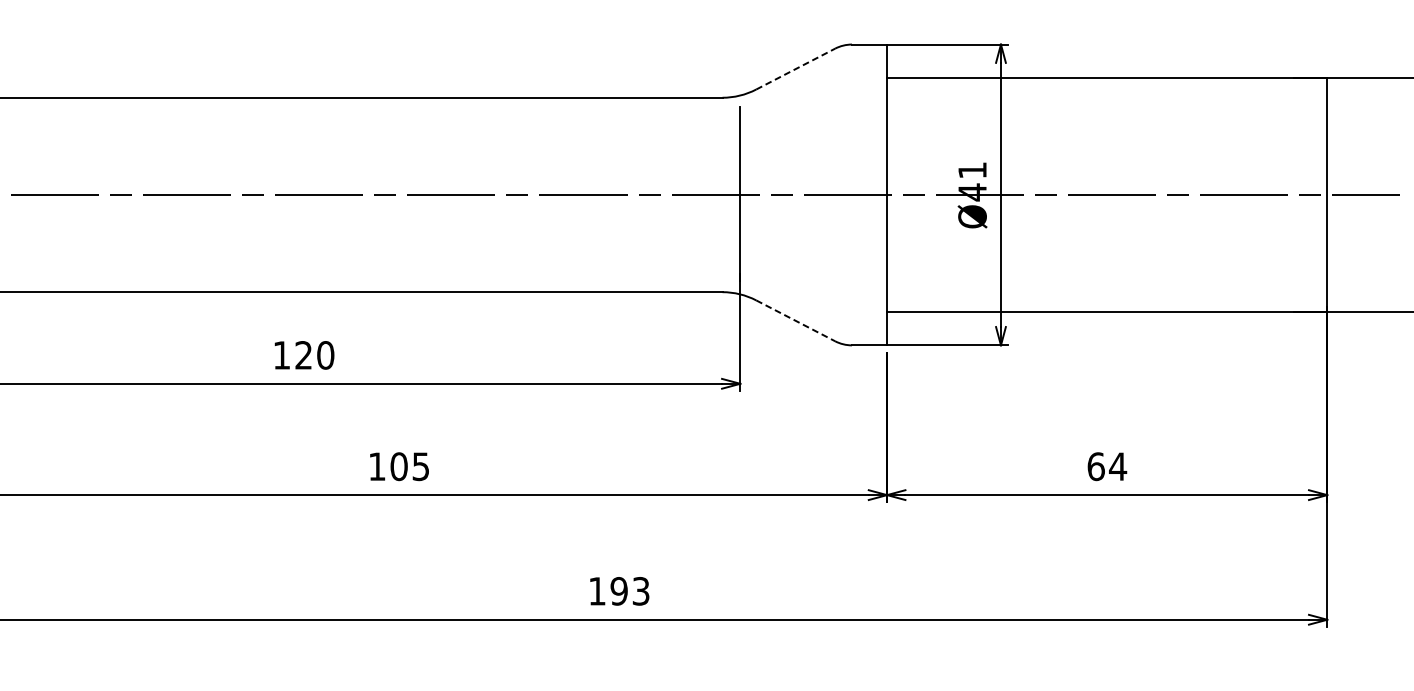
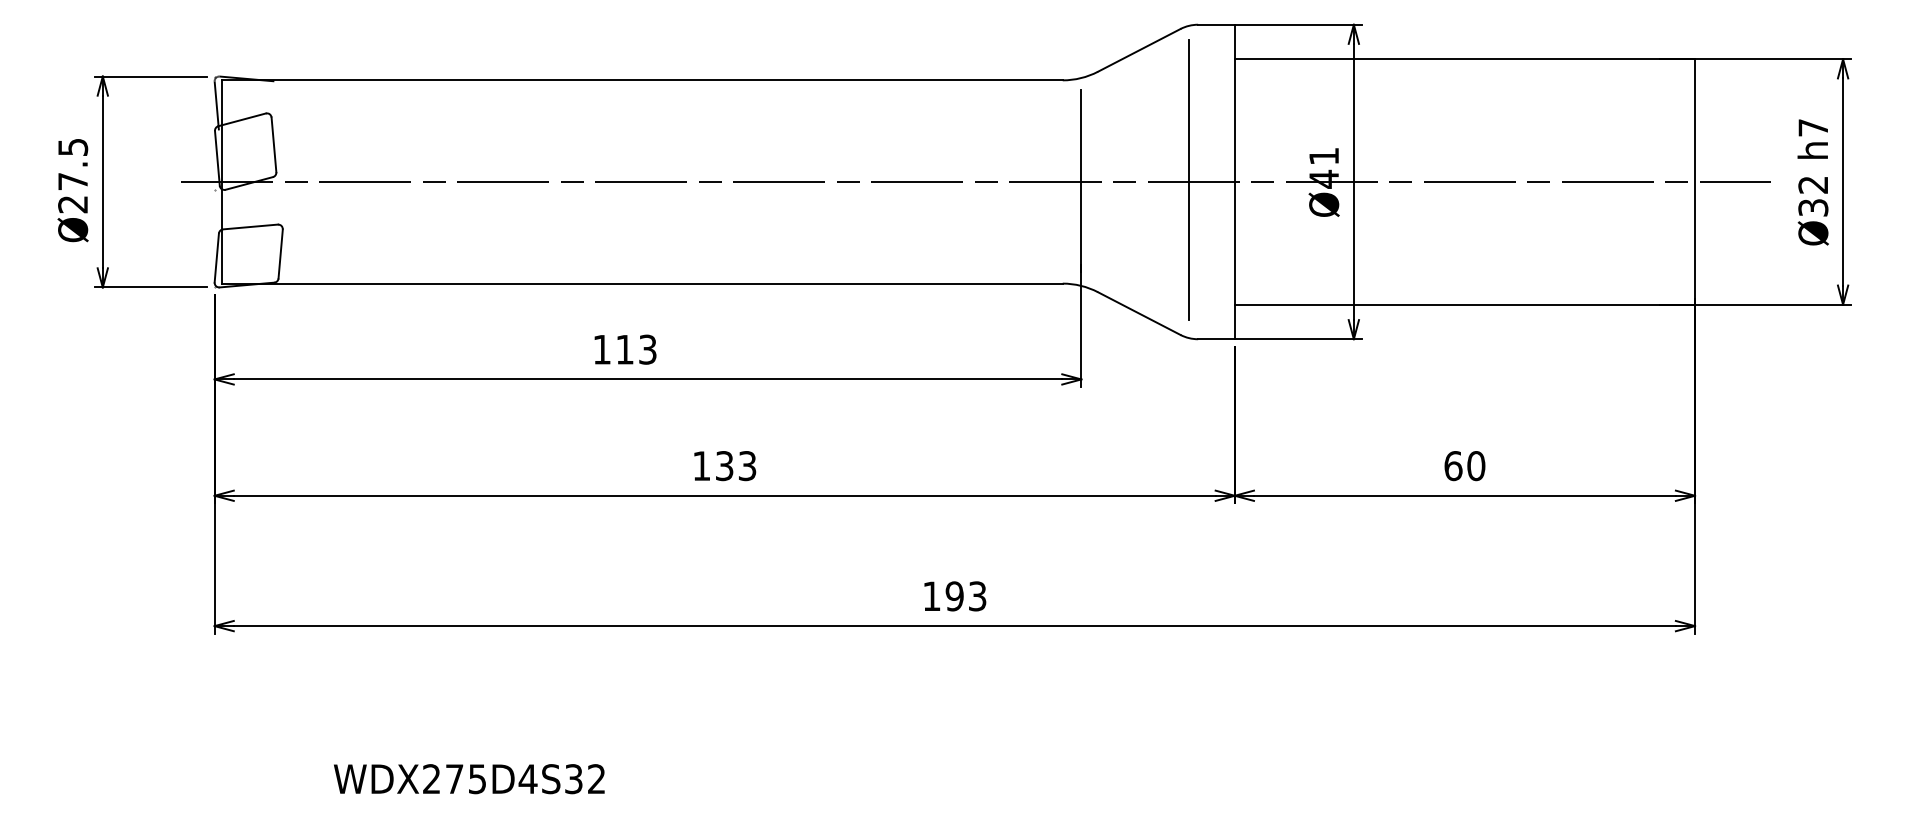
line: (795, 69) -> (1139, 50), dashed -> solid
line: (842, 193) -> (1188, 180), added
line: (795, 320) -> (1139, 313), dashed -> solid
text: (314, 355) -> (636, 349), 120 -> 113
text: (409, 467) -> (735, 466), 105 -> 133
text: (1117, 467) -> (1475, 466), 64 -> 60

